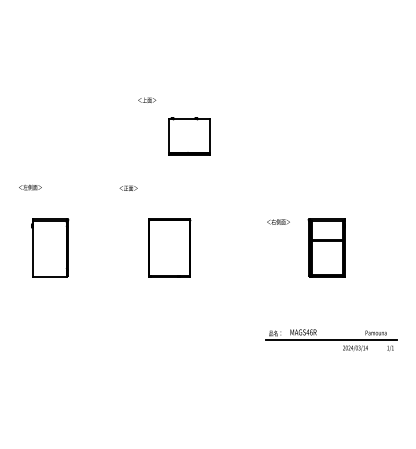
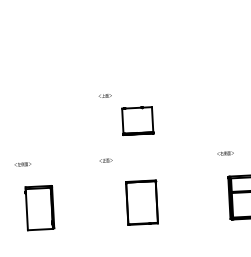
text: (128, 187) -> (105, 160), moved
text: (278, 221) -> (225, 153), moved
part: (169, 247) -> (141, 202), moved

